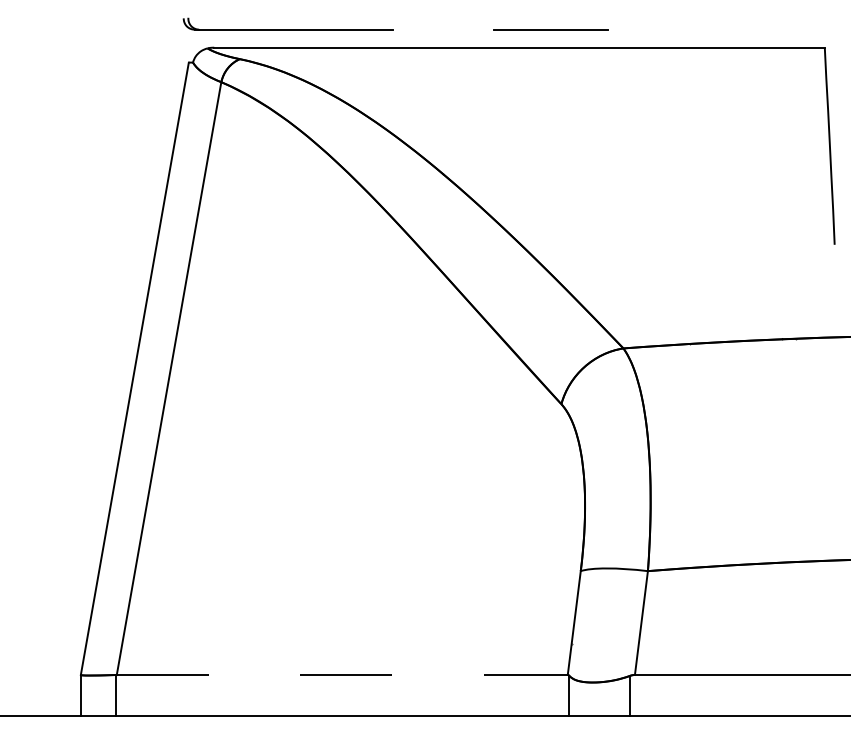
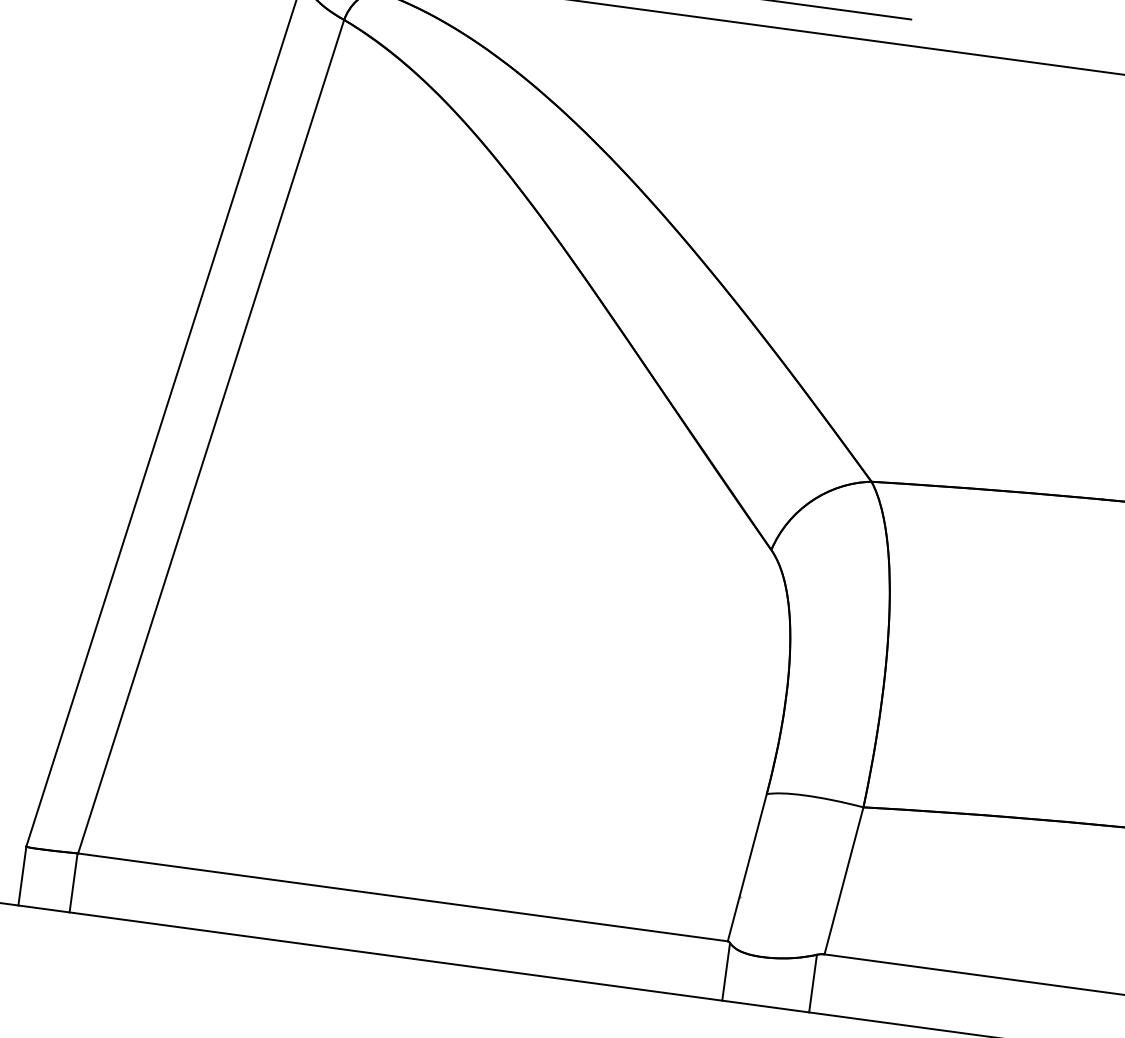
line: (342, 674) -> (403, 896), dashed -> solid

